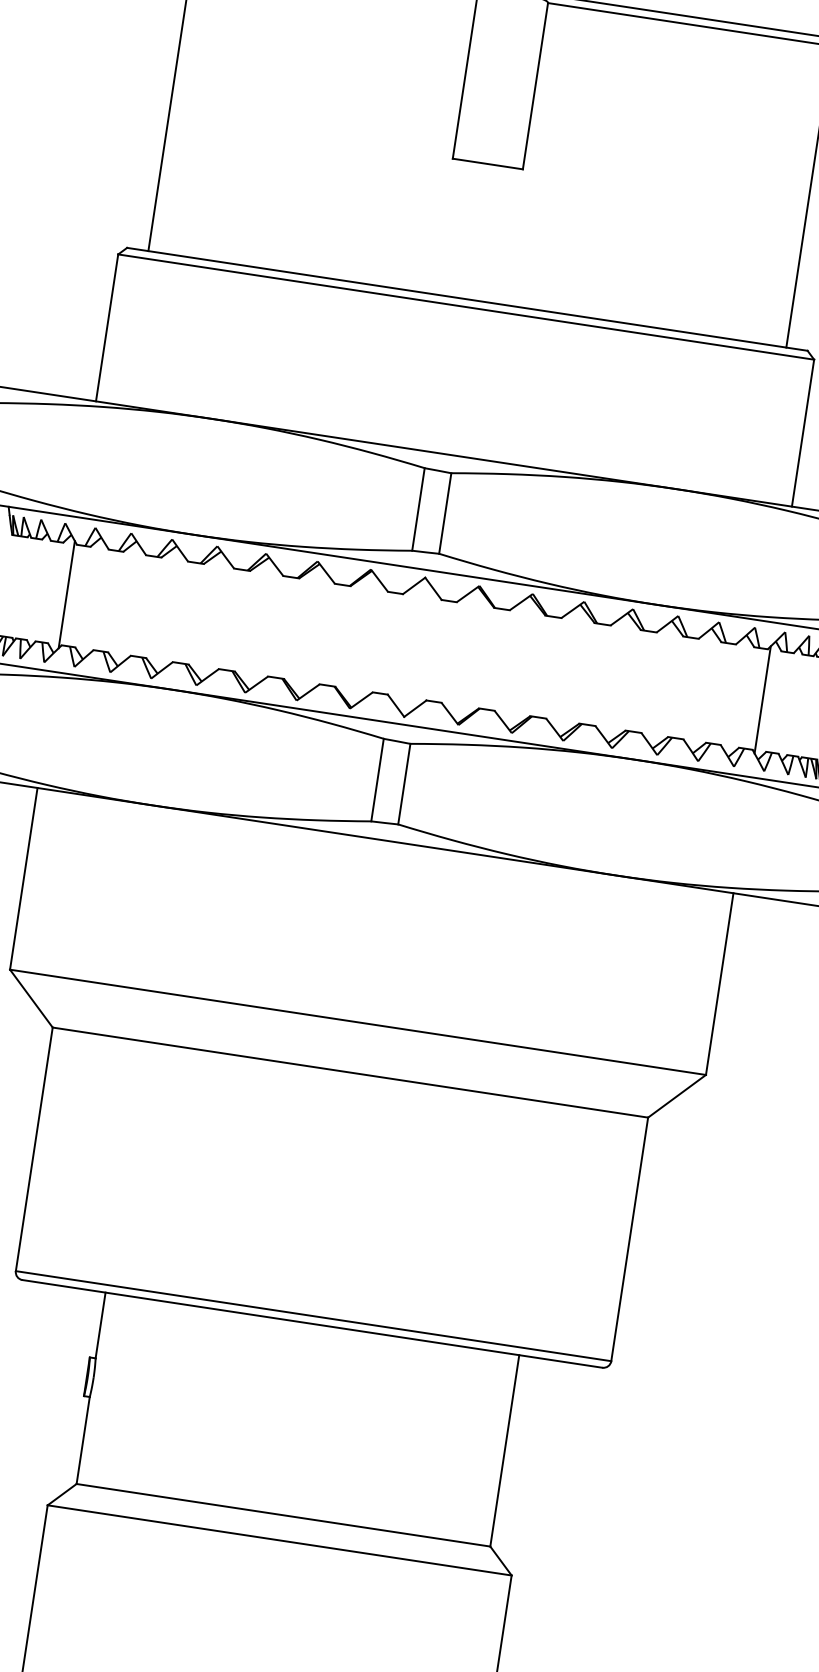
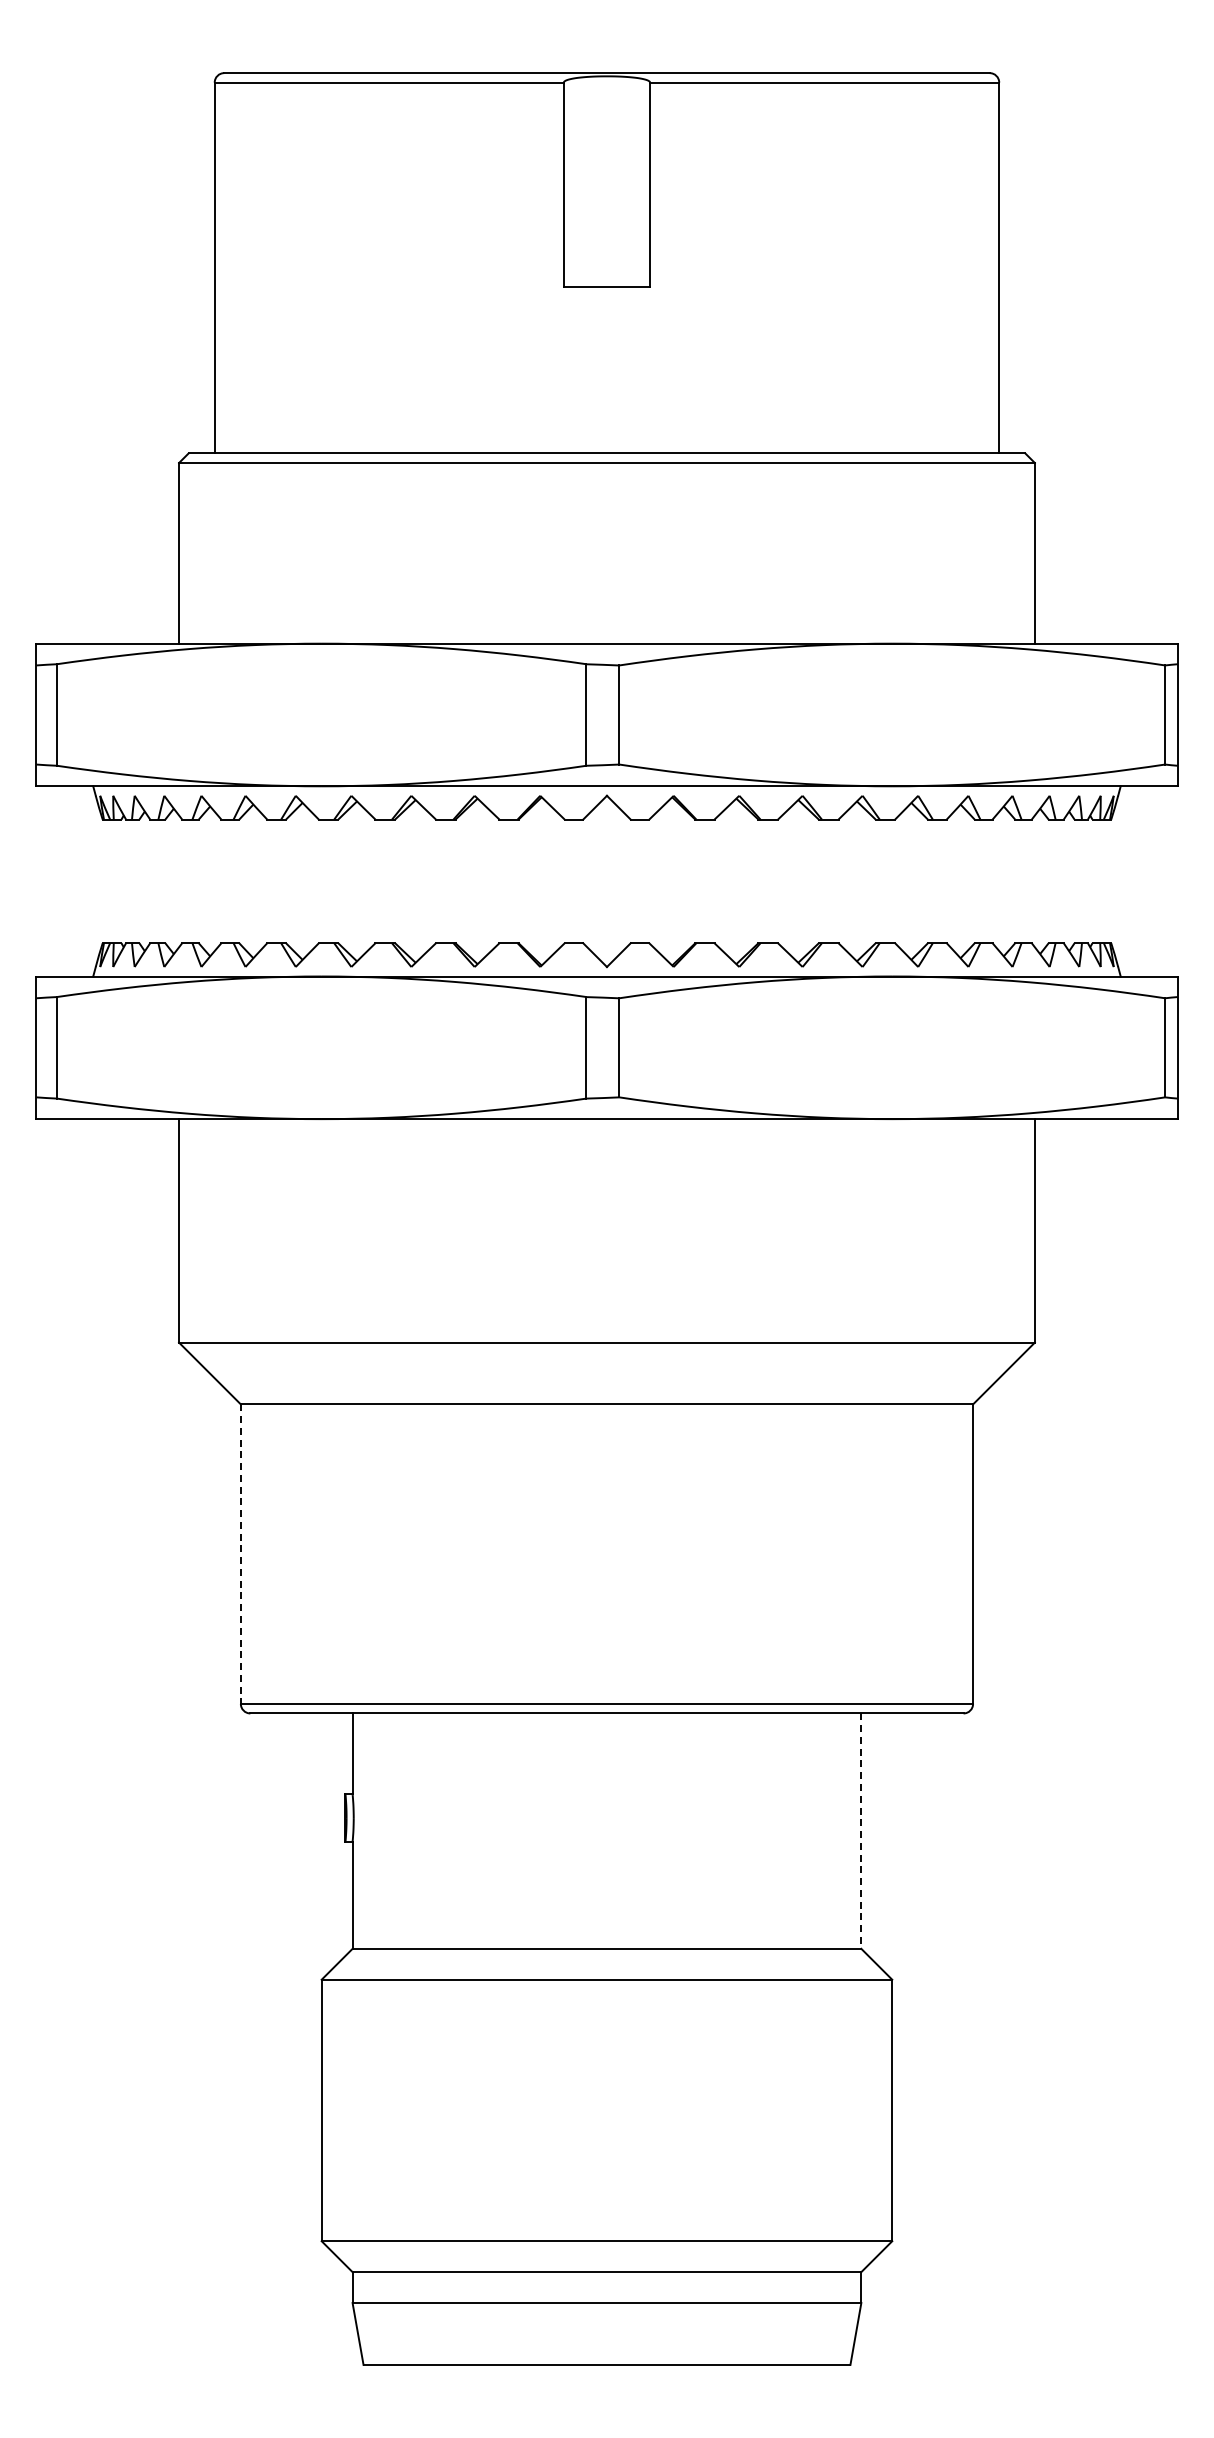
line: (67, 594) -> (179, 881), removed
line: (762, 699) -> (1034, 881), removed
line: (33, 1149) -> (240, 1554), solid -> dashed
line: (504, 1451) -> (861, 1831), solid -> dashed

